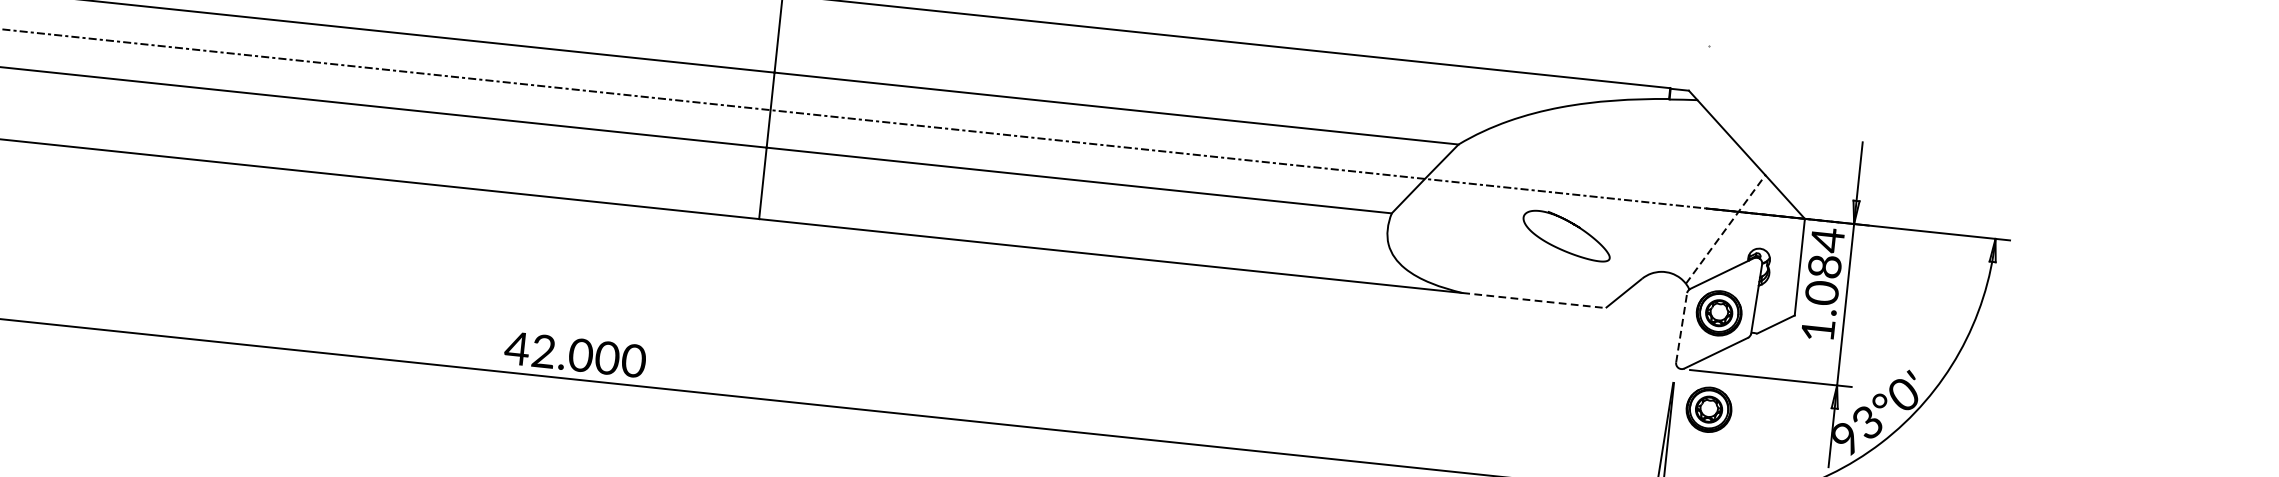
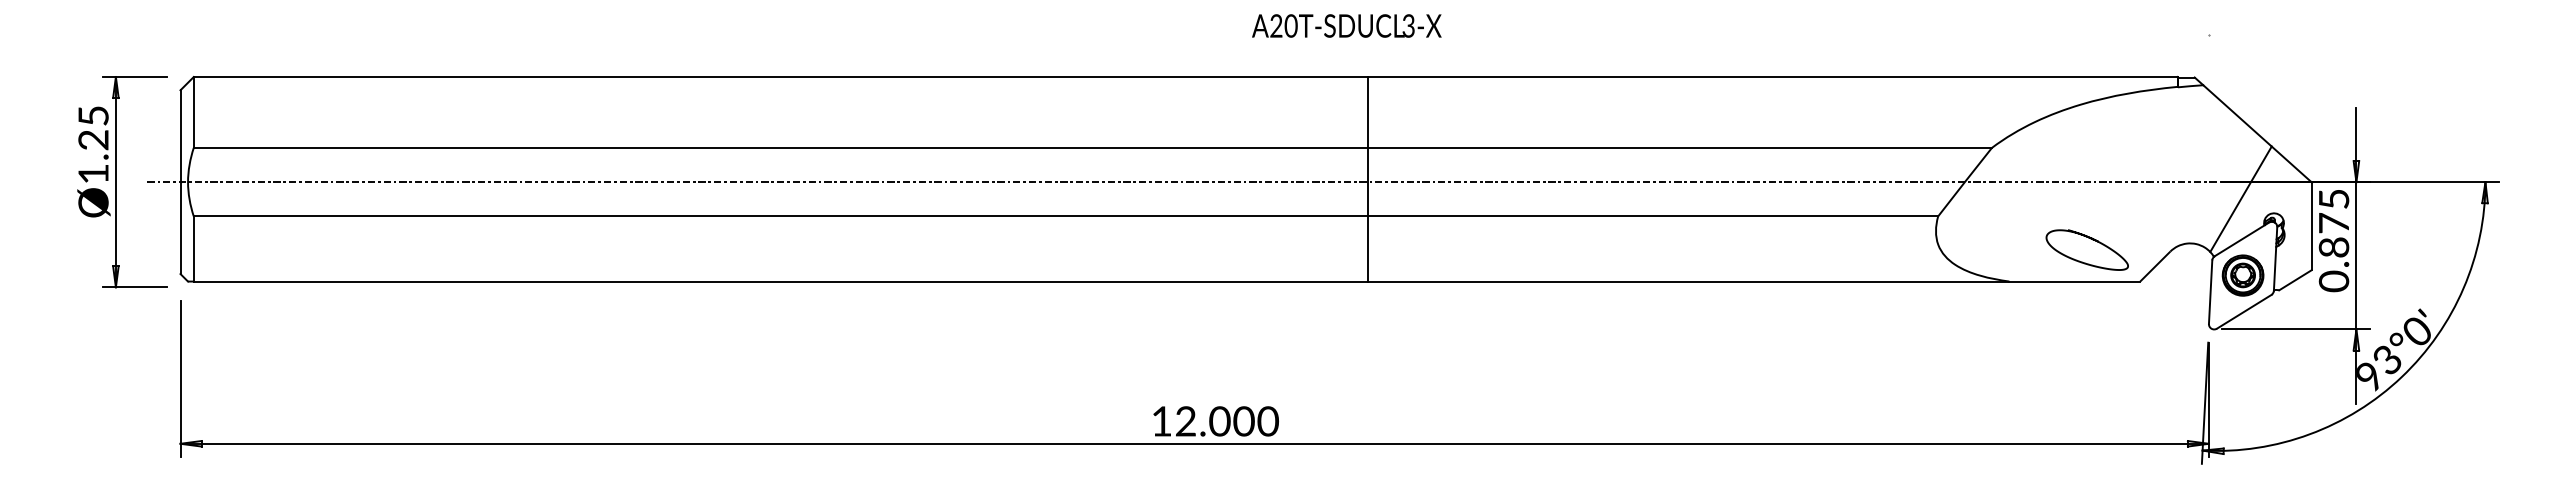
curve: (1571, 224) -> (2090, 239), moved
line: (1726, 228) -> (2241, 198), dashed -> solid
text: (1822, 285) -> (2333, 240), 1.084 -> 0.875
line: (1534, 300) -> (2075, 281), dashed -> solid
line: (1681, 328) -> (2210, 292), dashed -> solid
text: (516, 348) -> (1161, 421), 42.000 -> 12.000
part: (1708, 409) -> (2242, 363), removed

